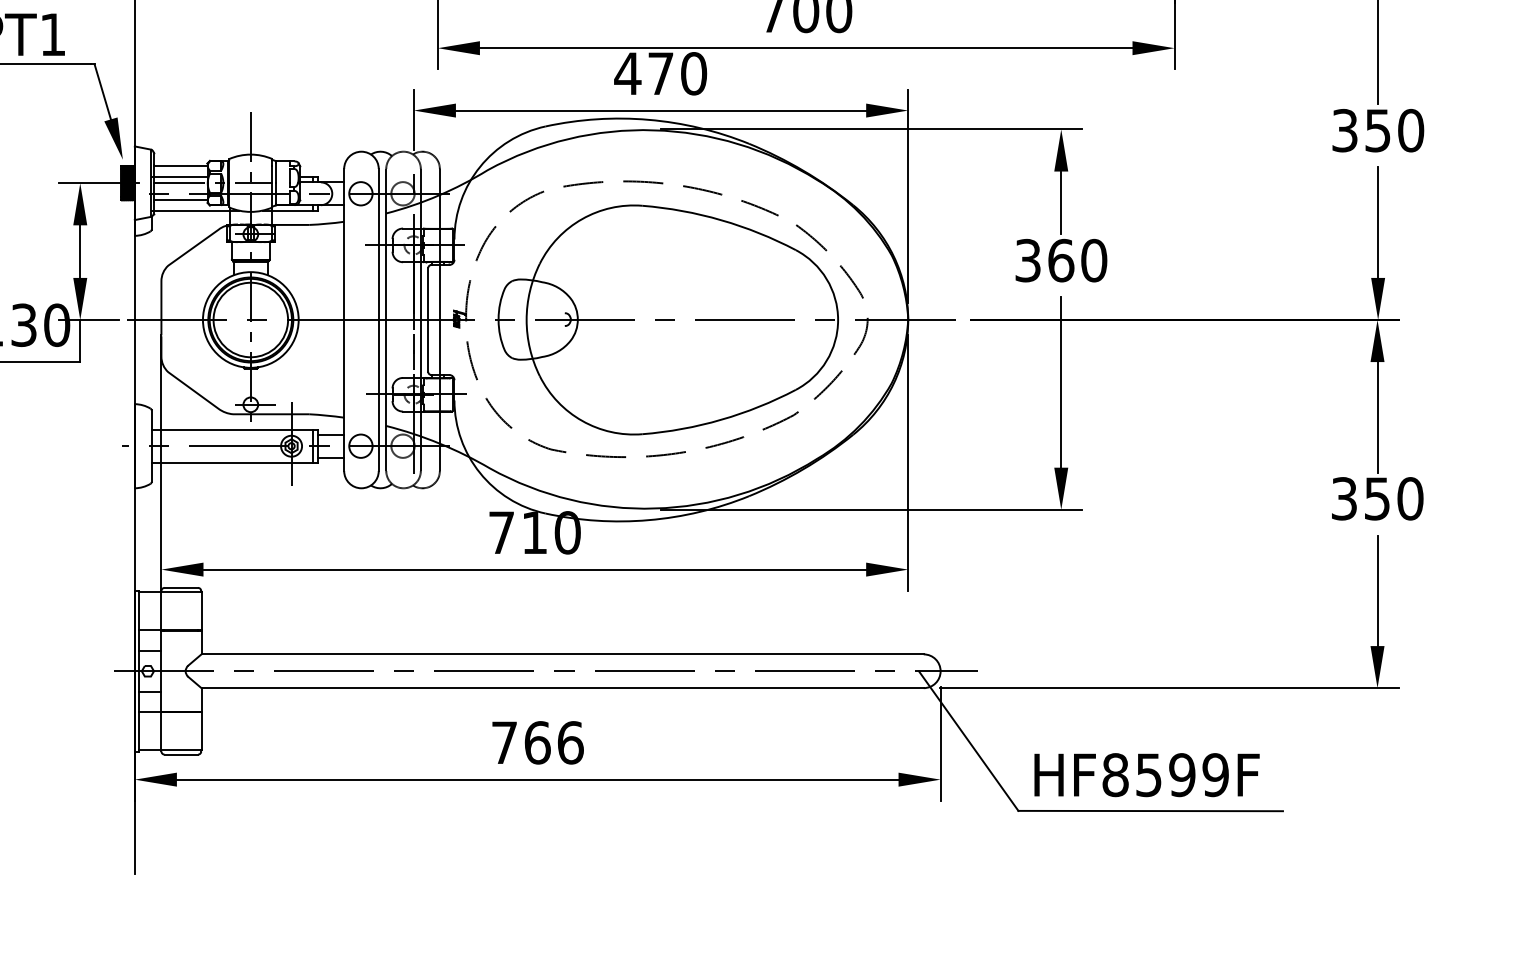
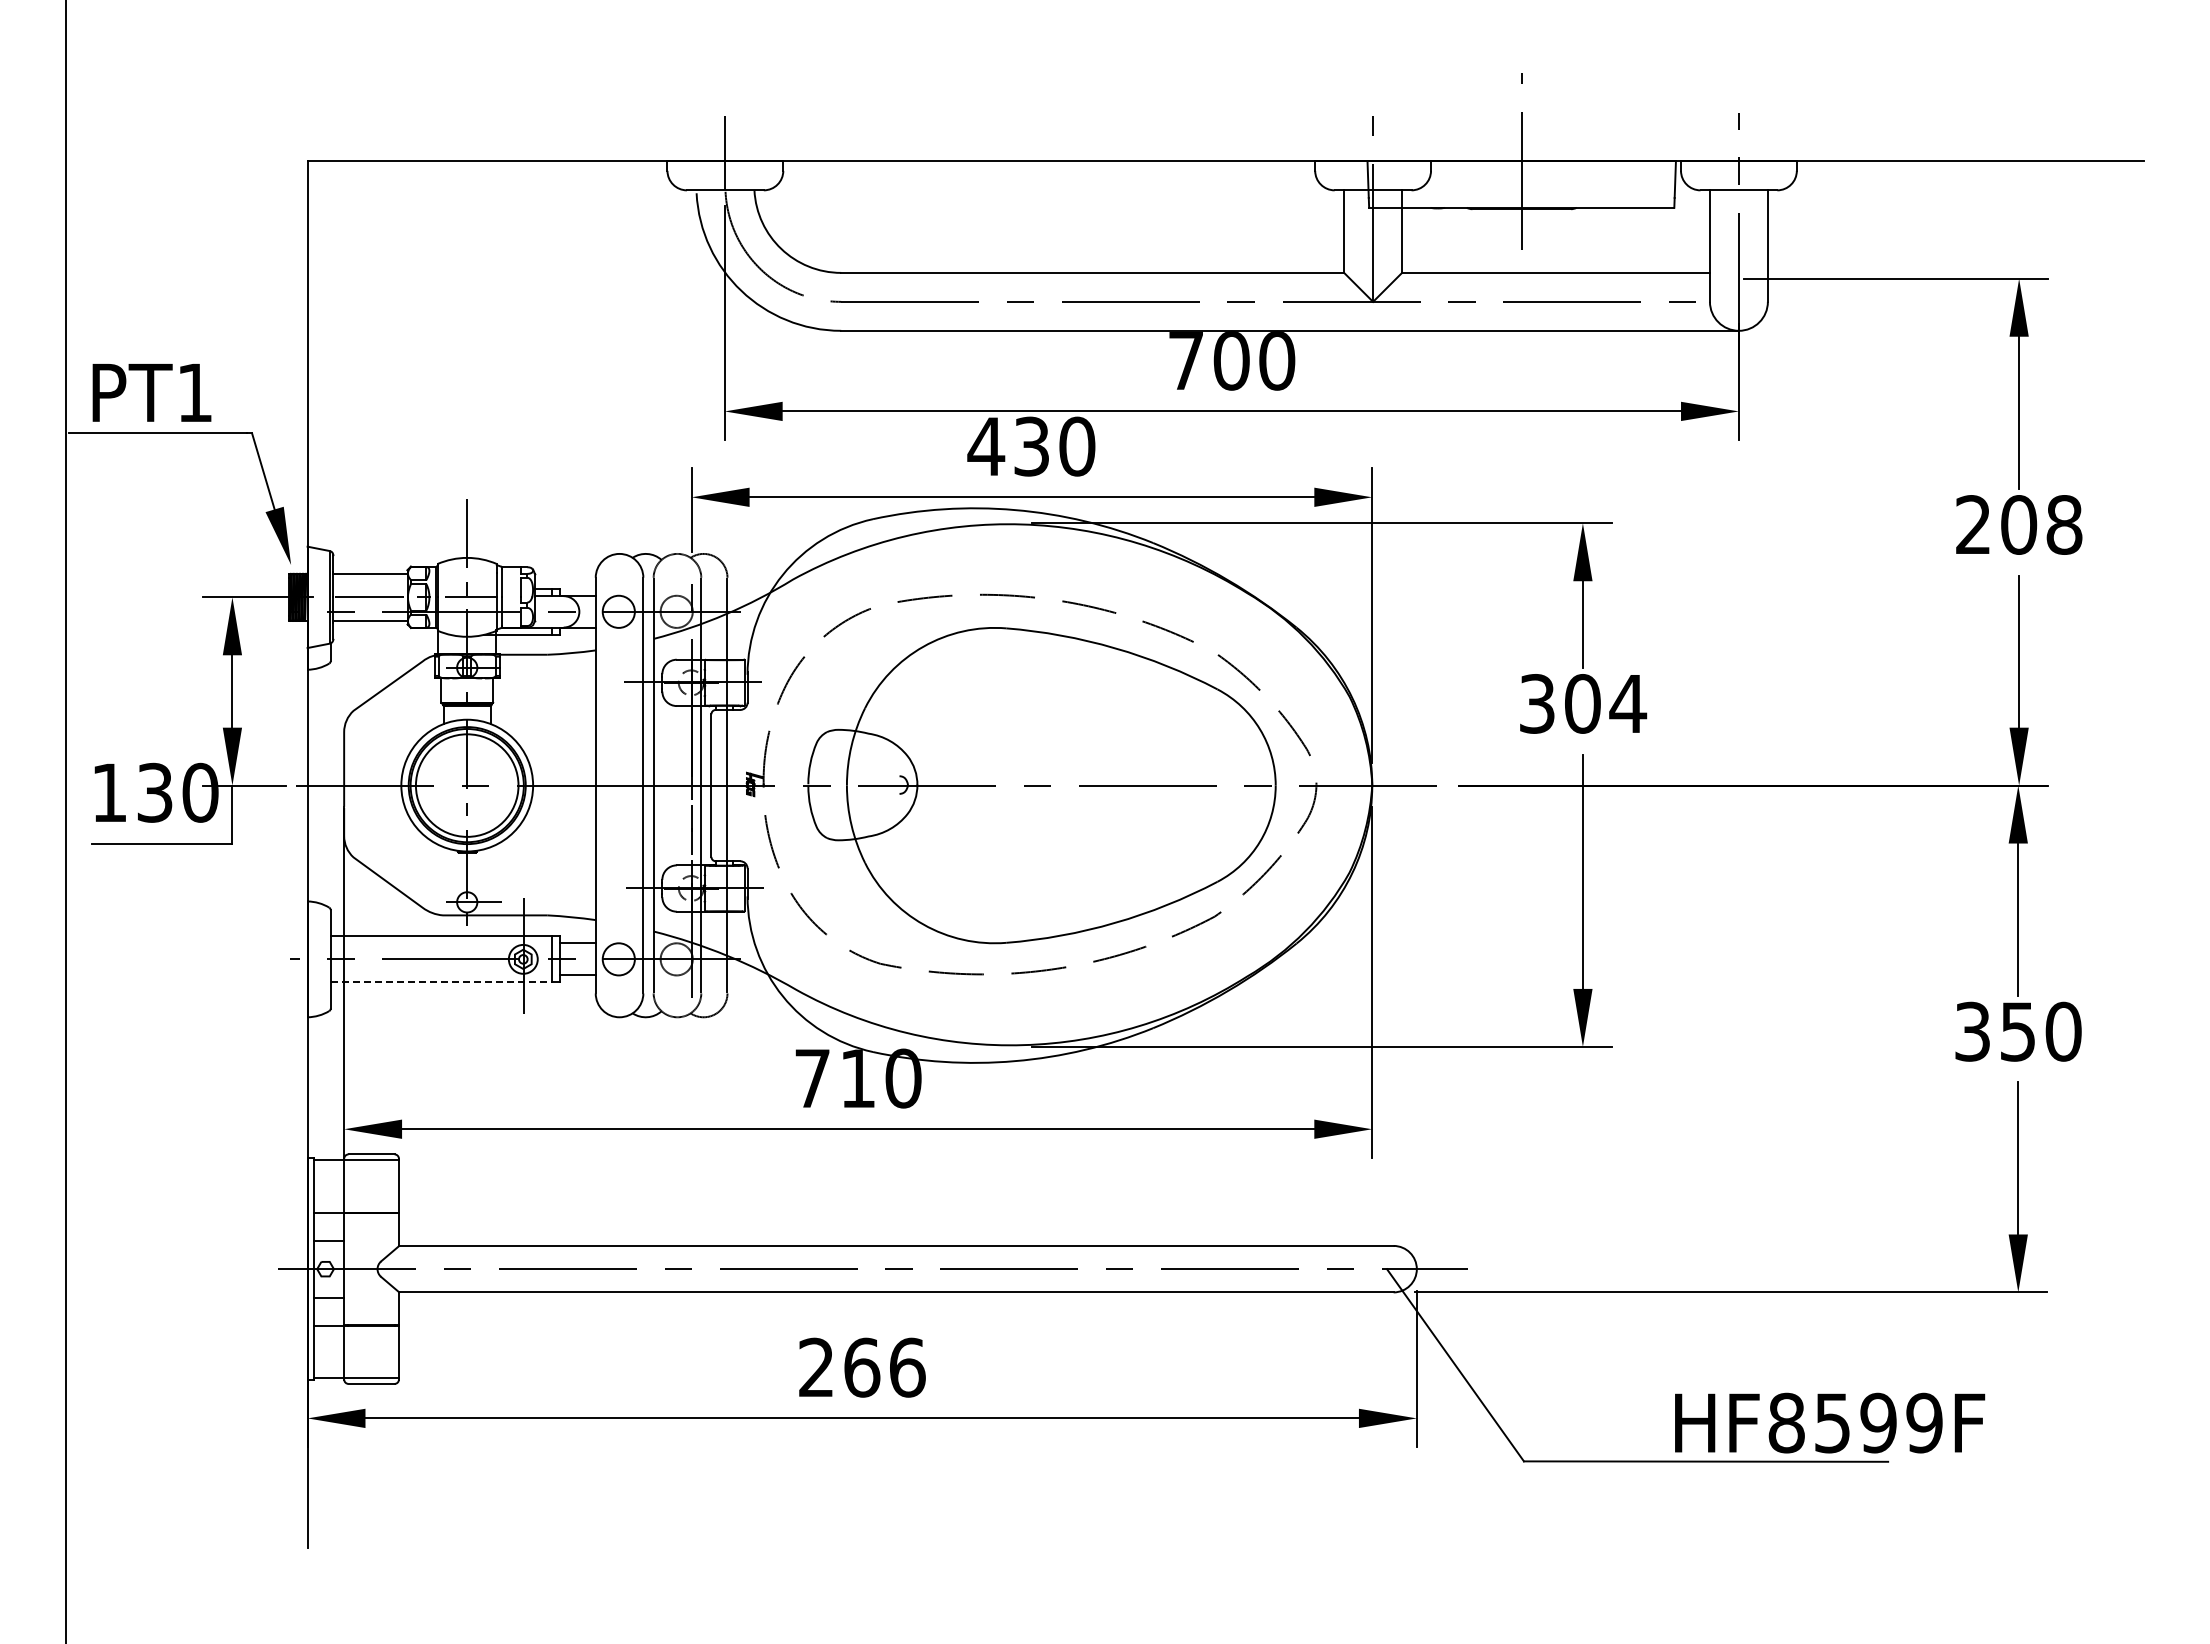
text: (660, 73) -> (1031, 446), 470 -> 430
text: (1378, 130) -> (2019, 524), 350 -> 208
line: (179, 176) -> (368, 588), removed
line: (195, 210) -> (390, 634), removed
text: (1078, 260) -> (1606, 703), 360 -> 304
line: (232, 463) -> (441, 982), solid -> dashed
text: (504, 741) -> (816, 1366), 766 -> 266
text: (1147, 774) -> (1830, 1422), moved

